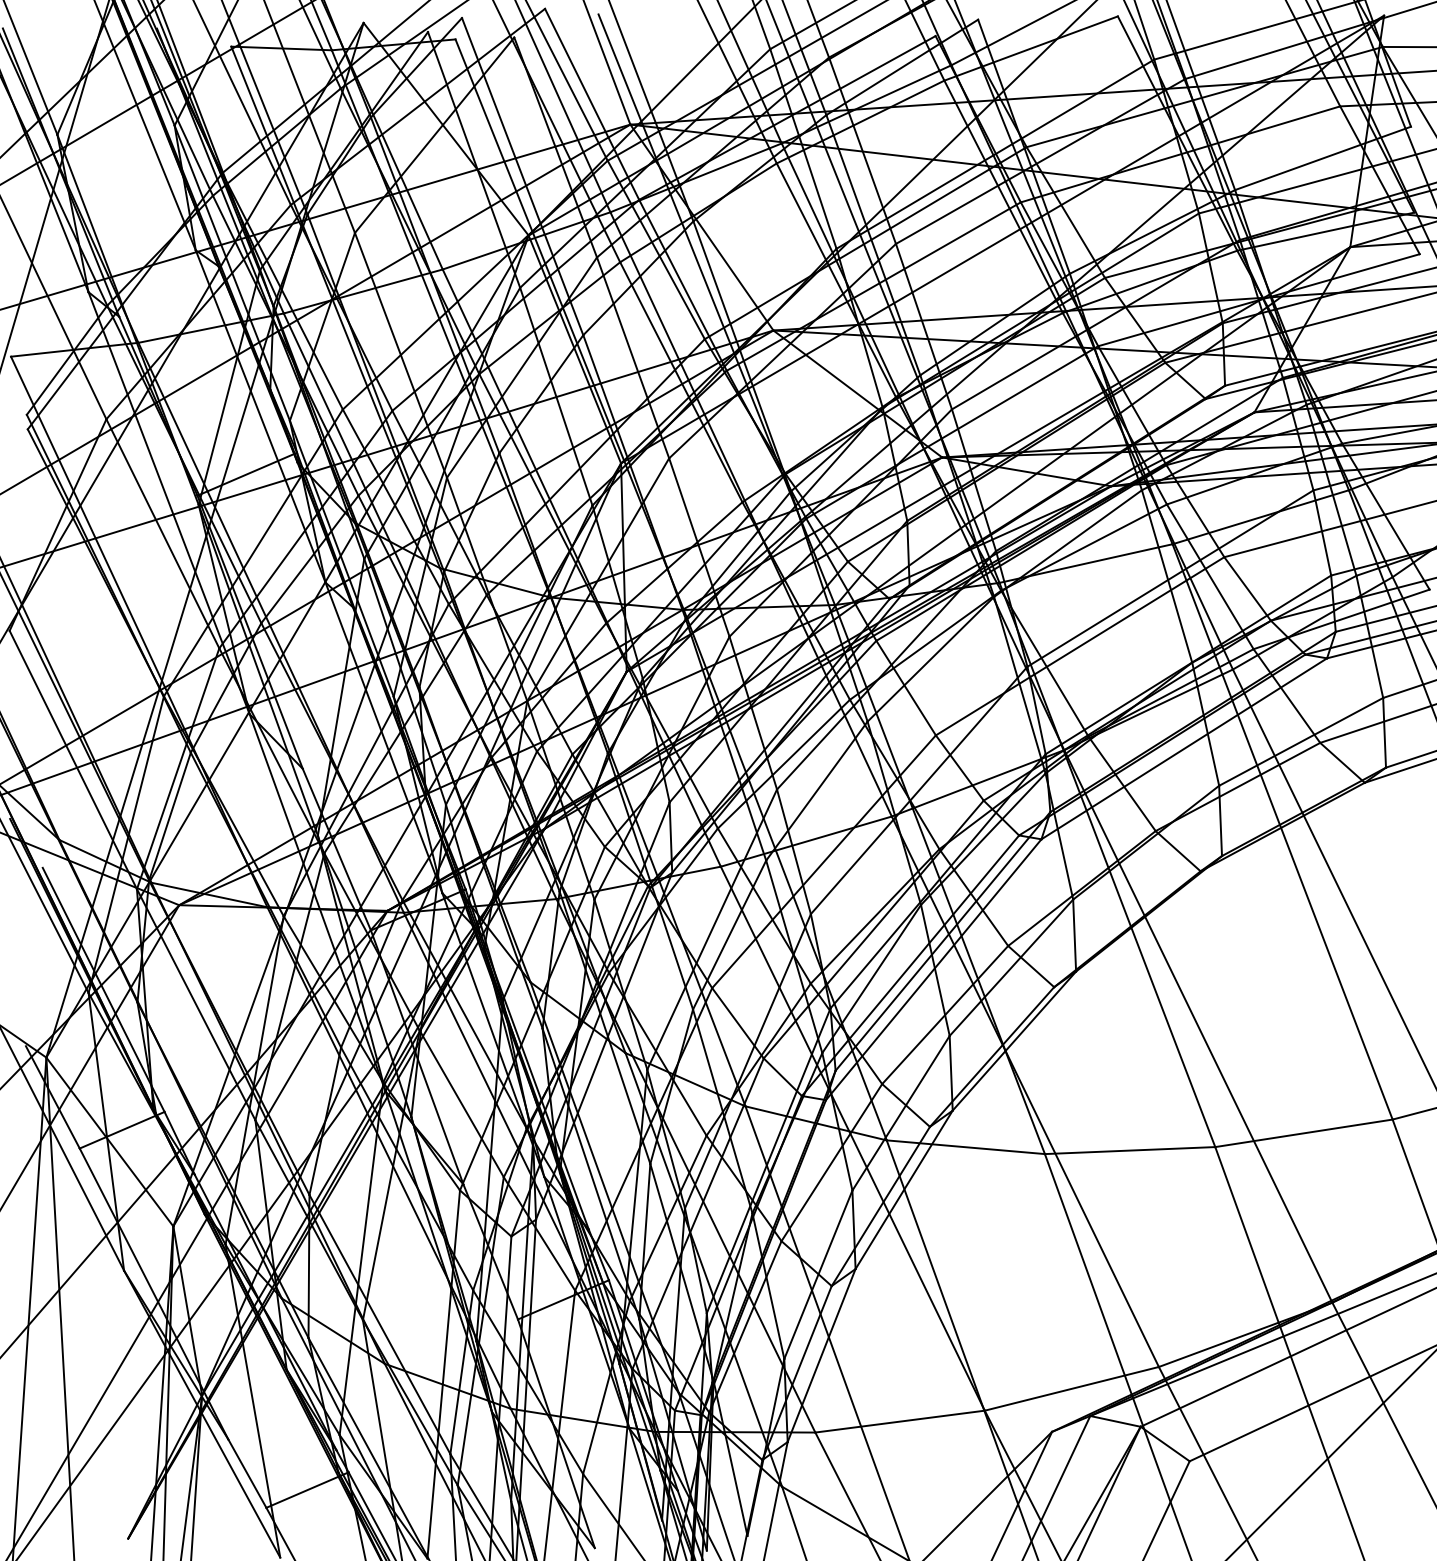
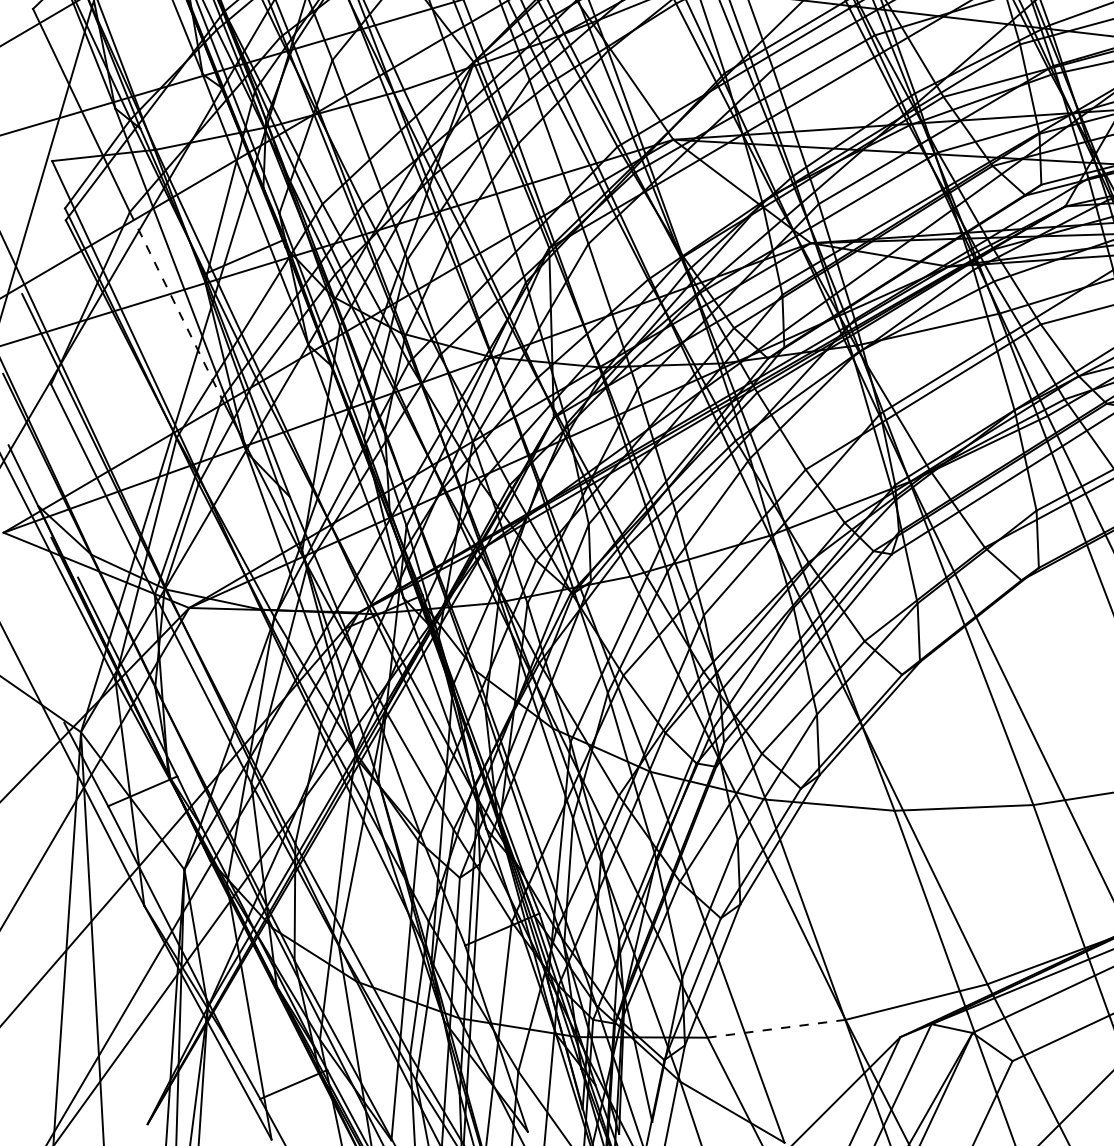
line: (162, 533) -> (175, 305), solid -> dashed
line: (899, 1421) -> (776, 1028), solid -> dashed

